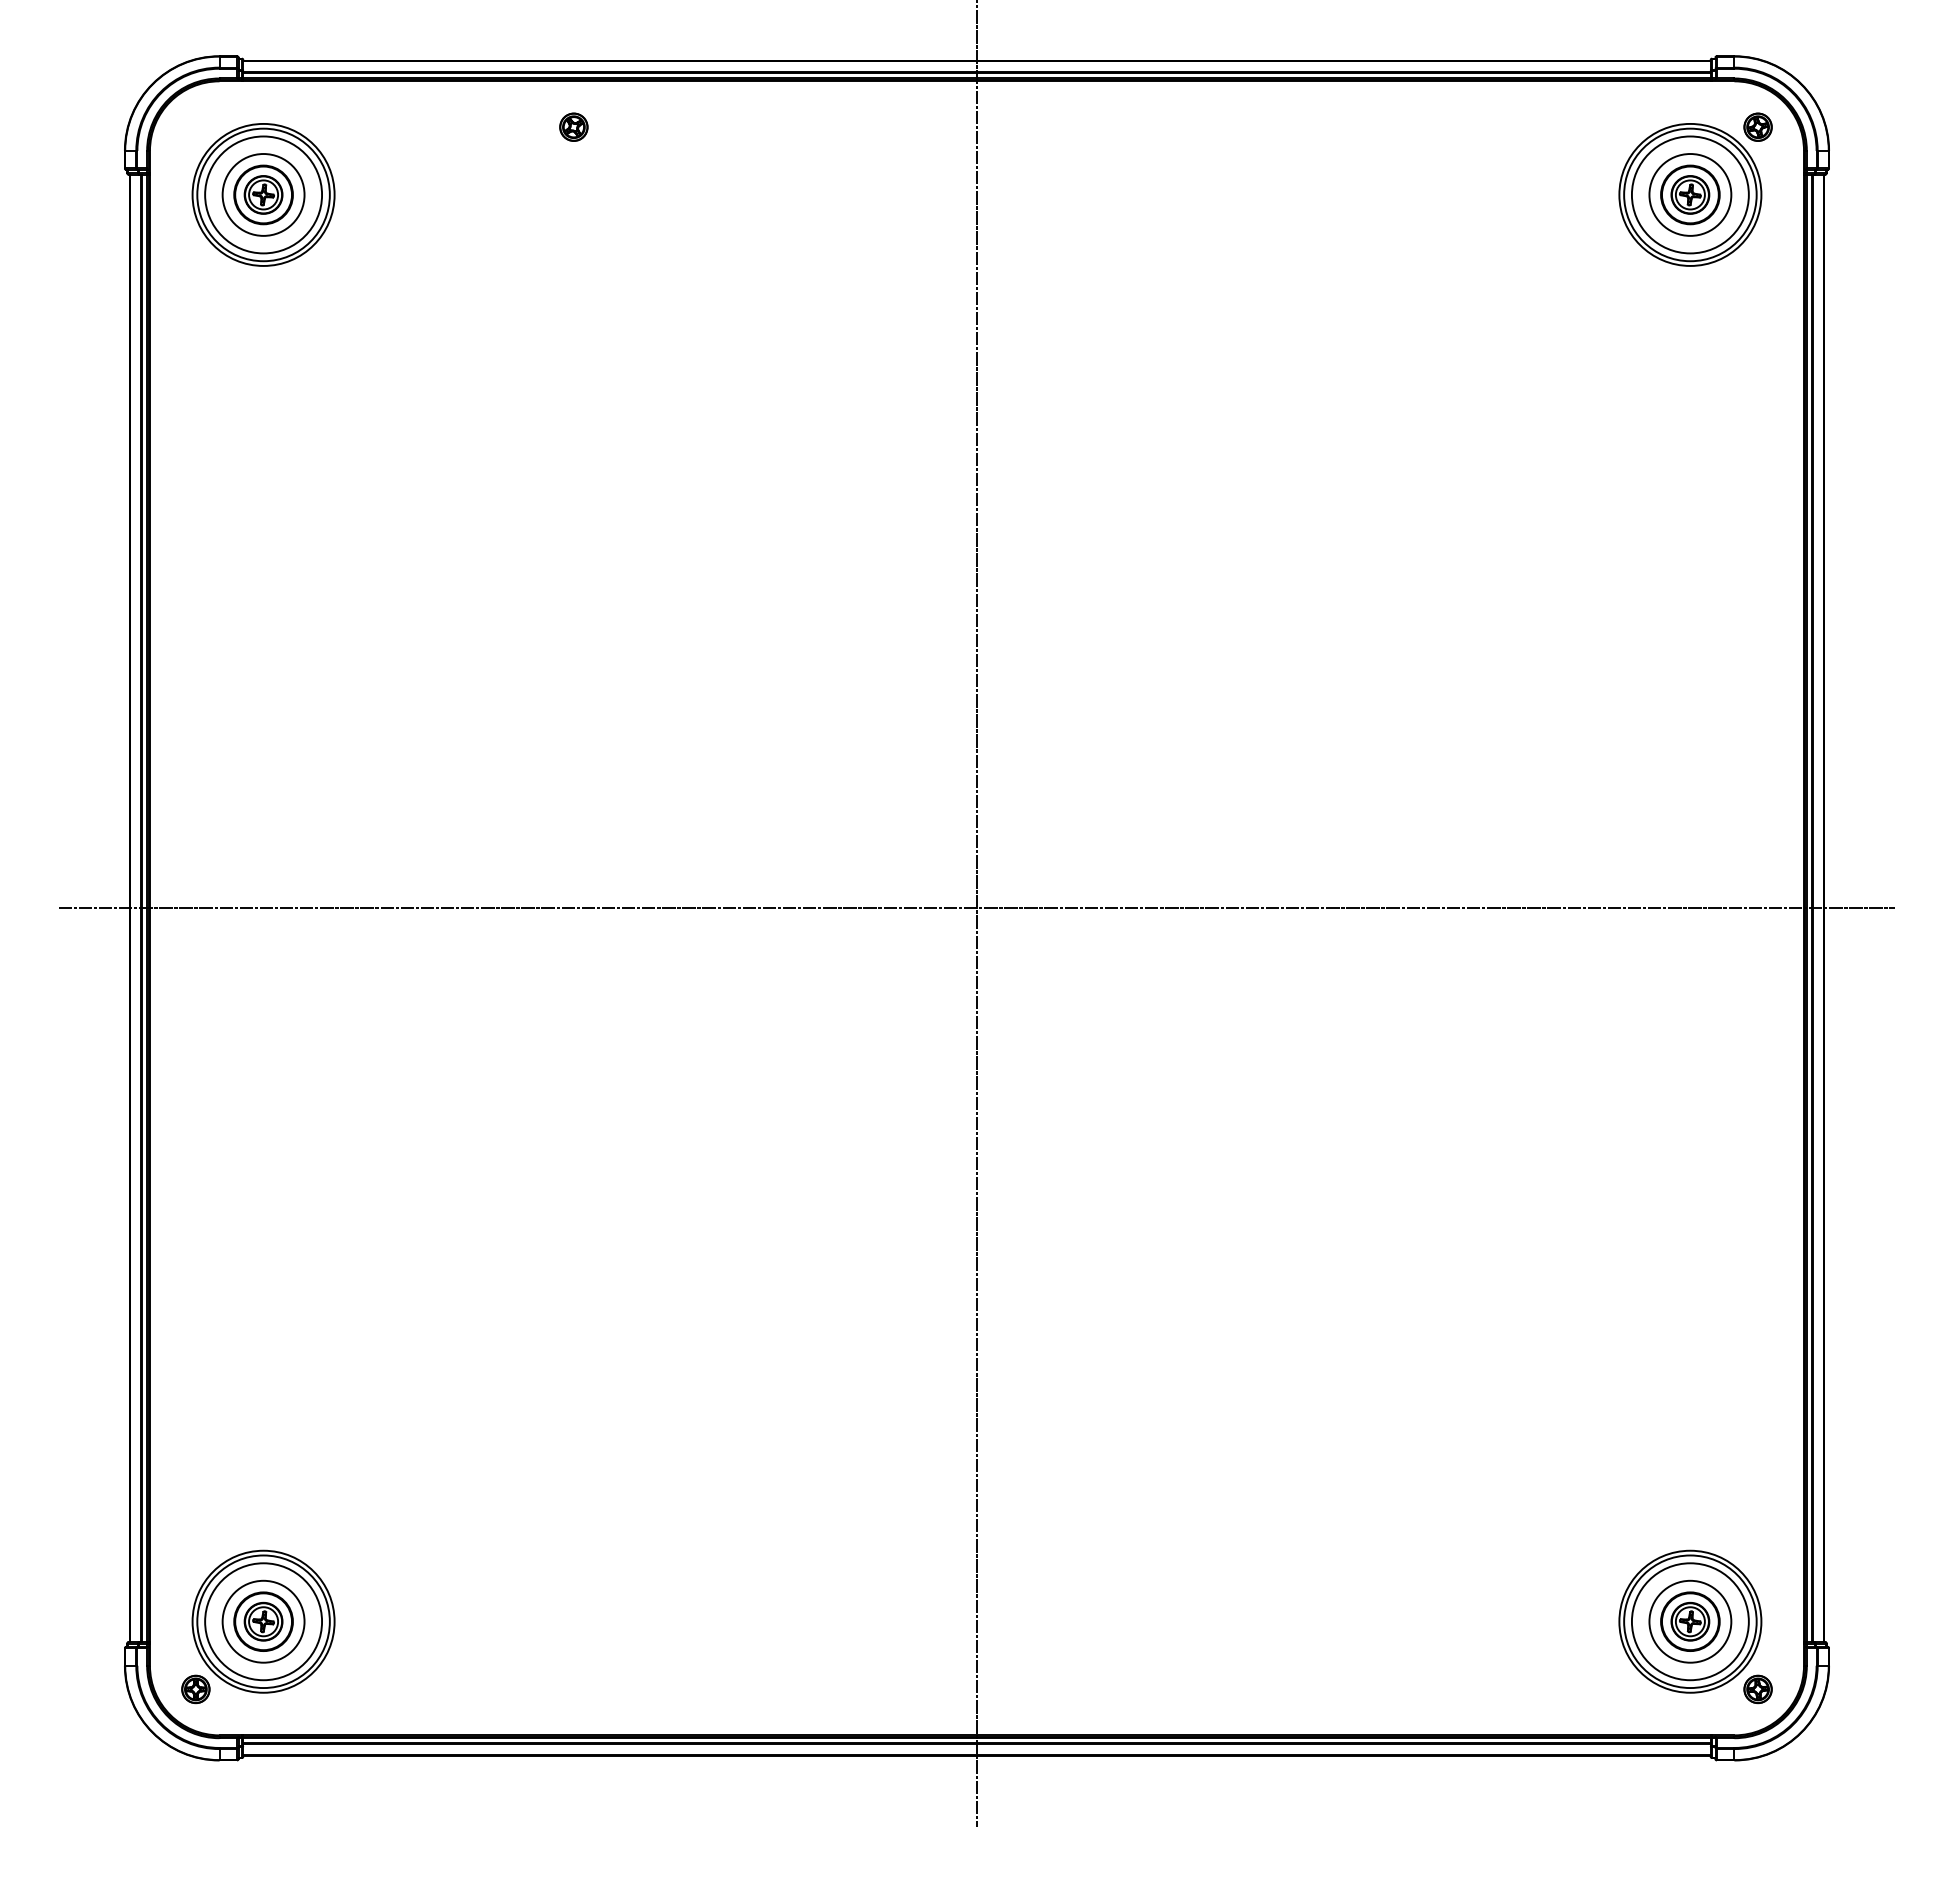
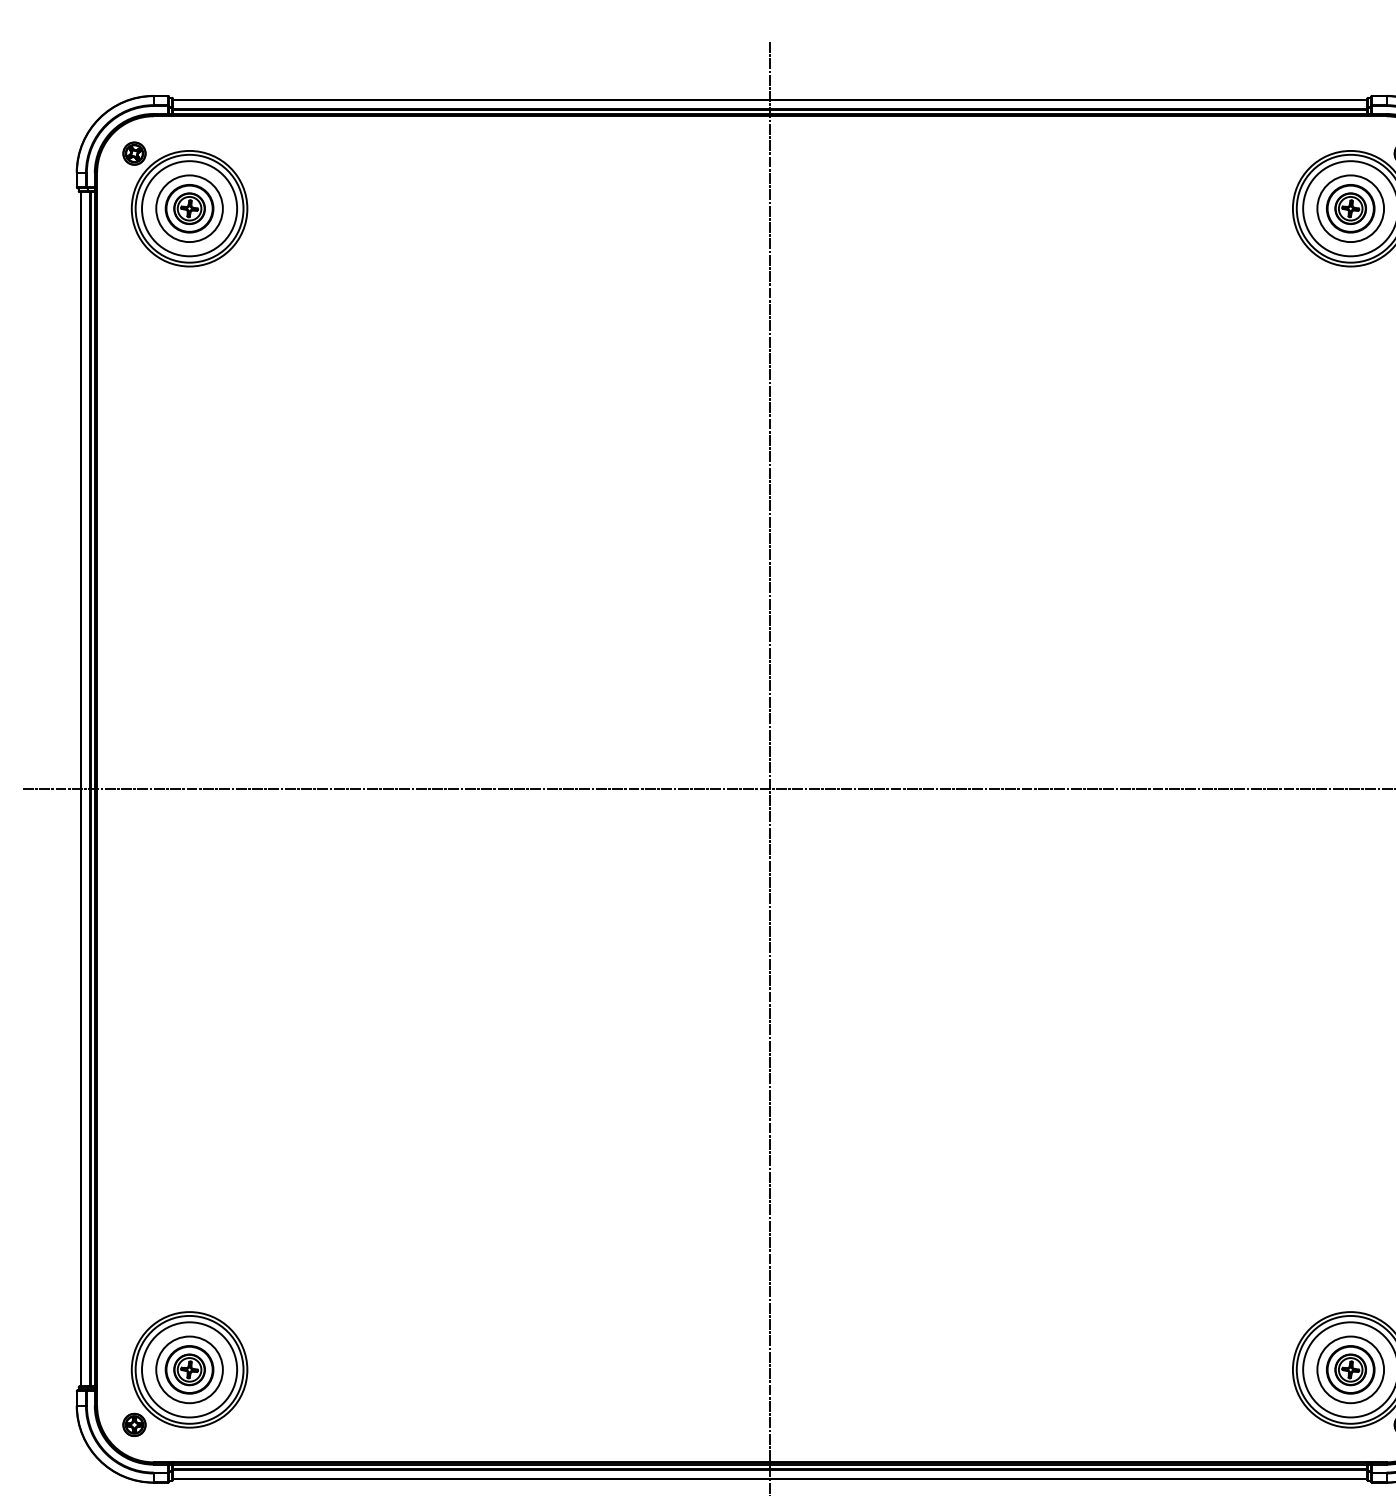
part: (573, 126) -> (134, 153), moved

